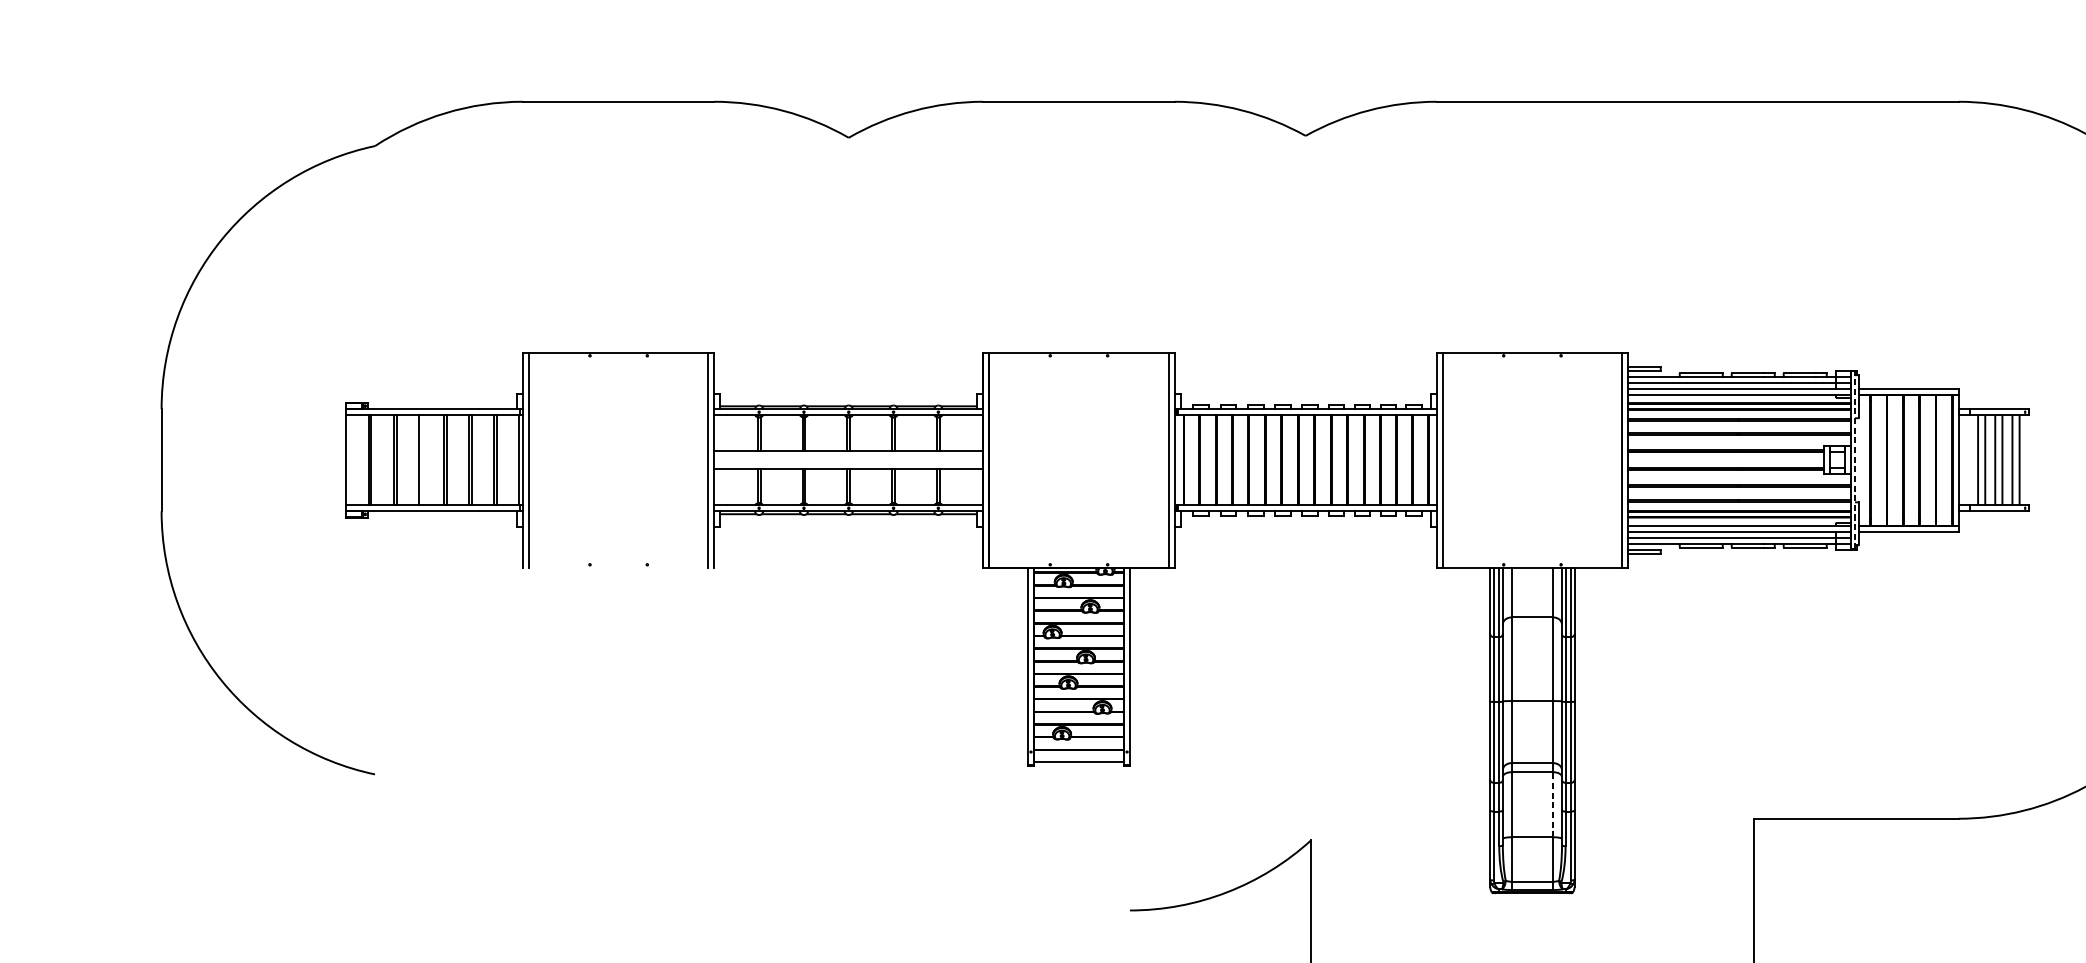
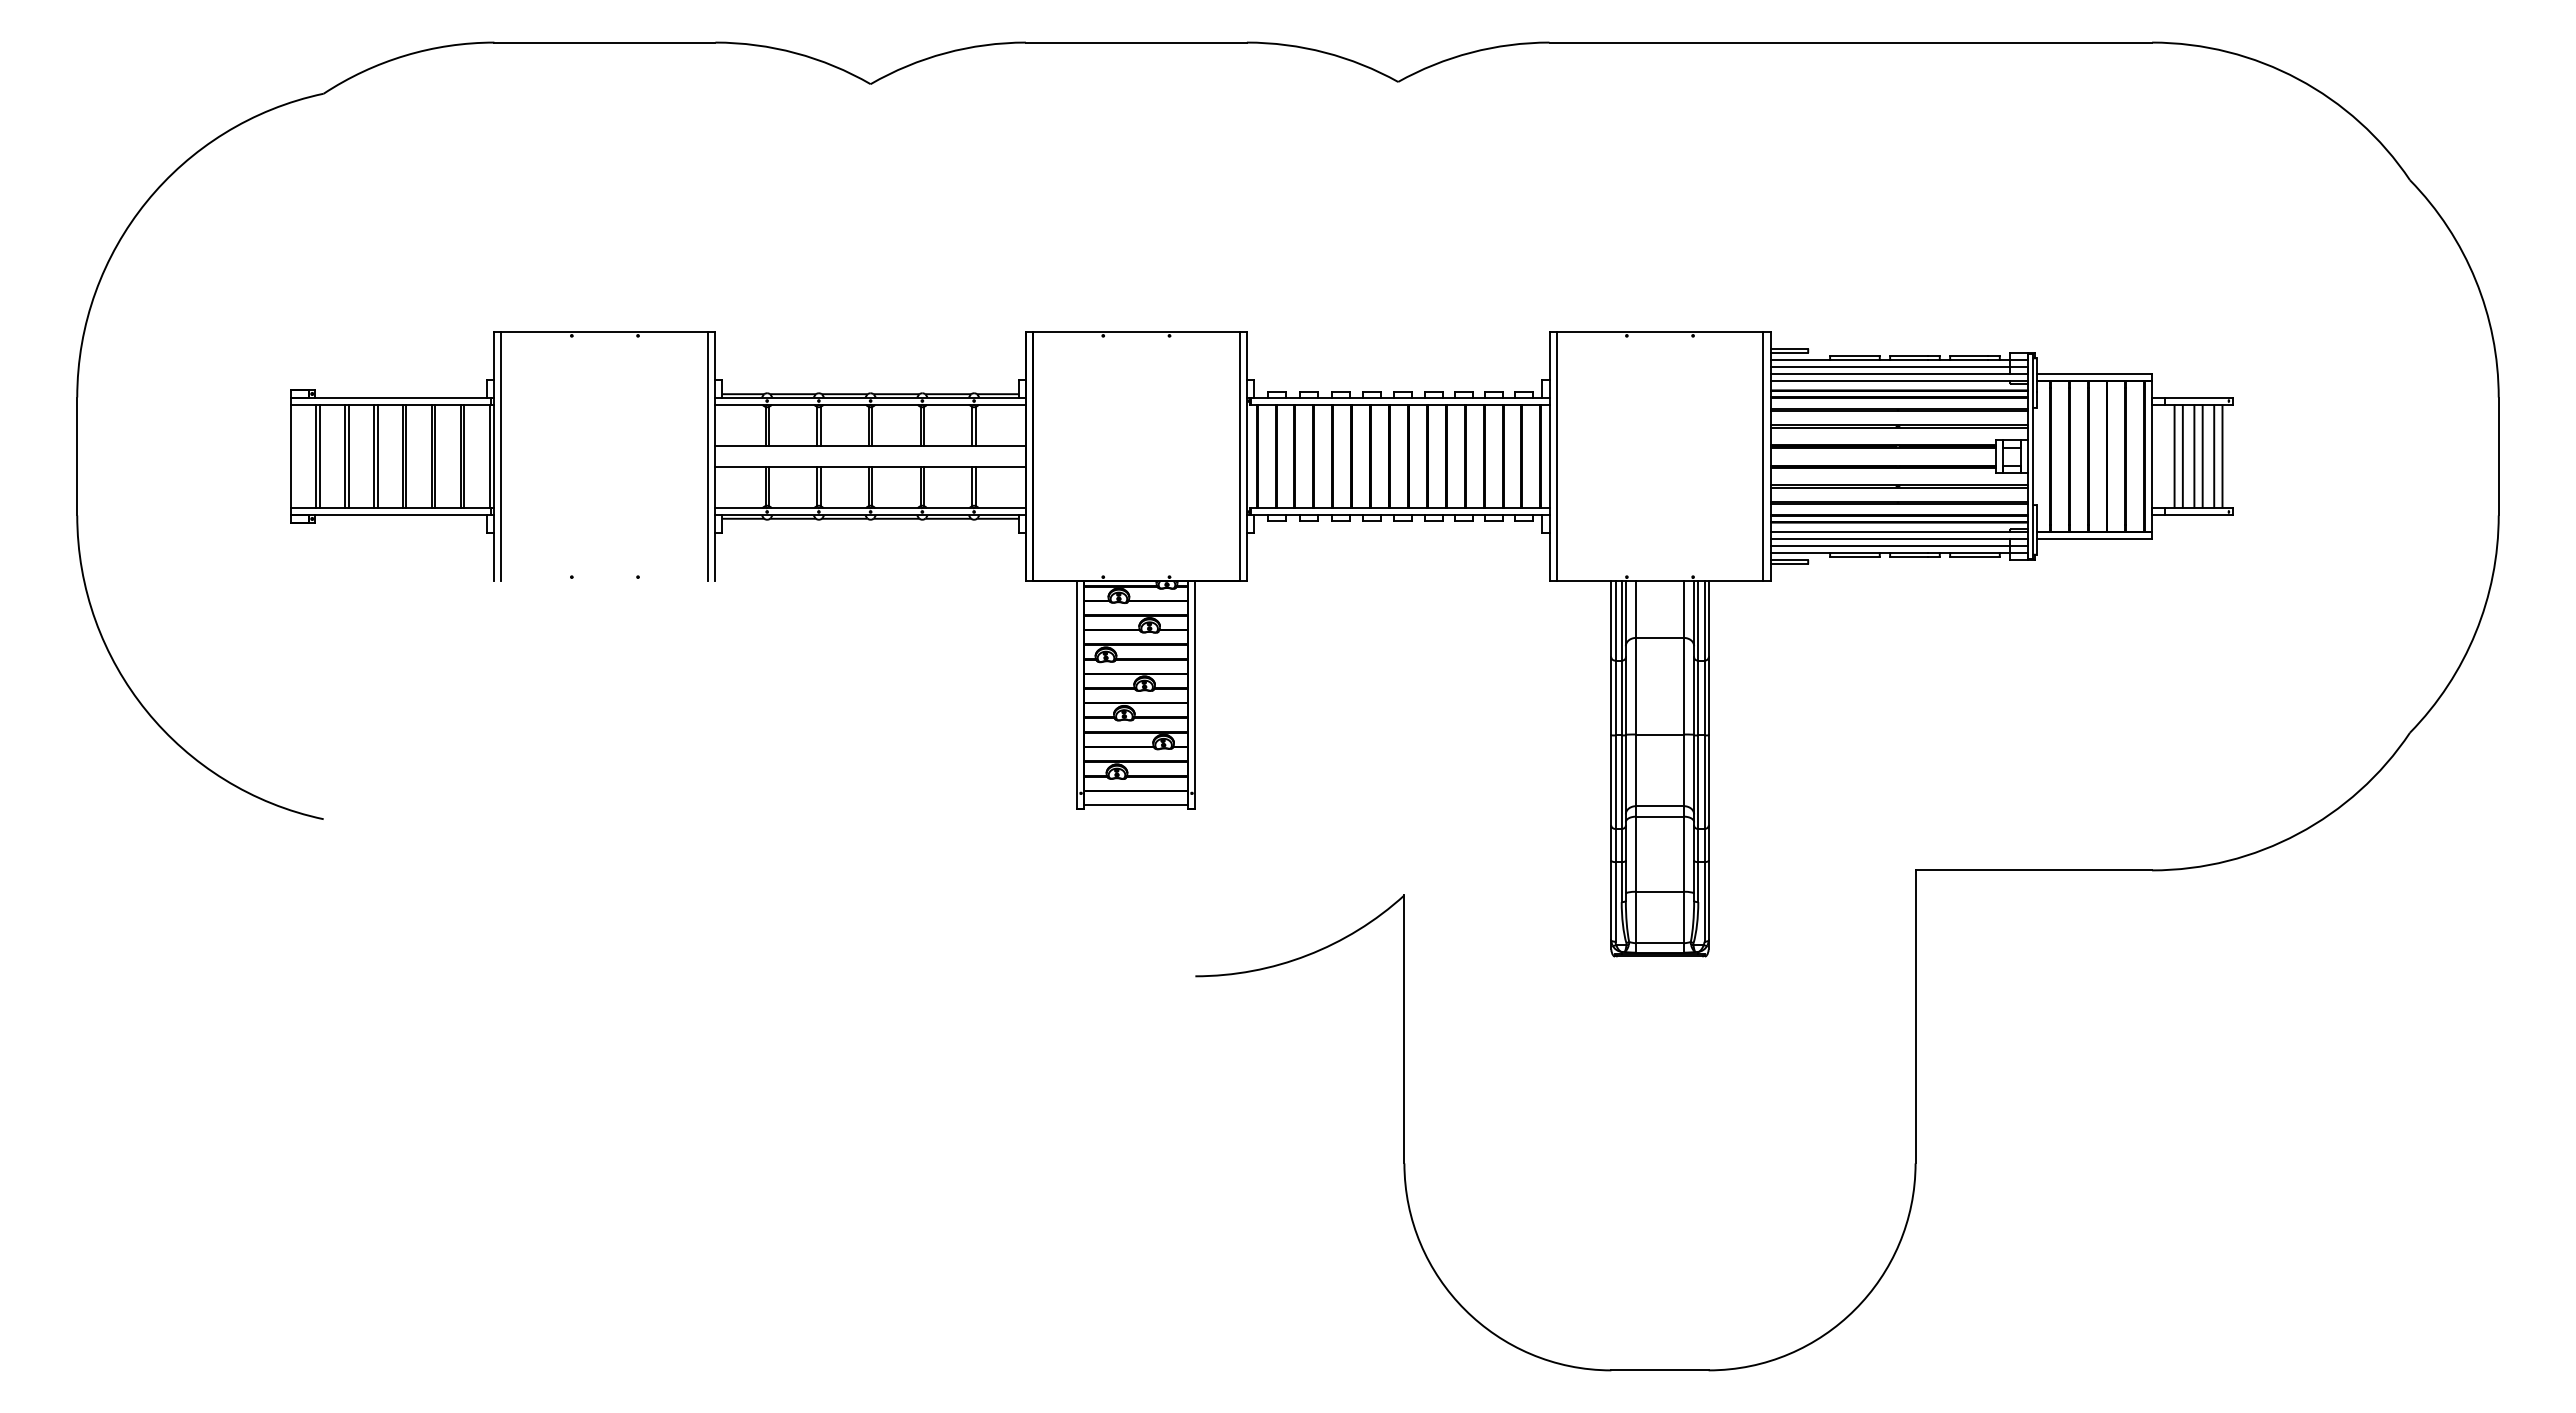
line: (421, 460) -> (377, 456), added
line: (1855, 460) -> (2032, 456), dashed -> solid
line: (1552, 804) -> (1683, 854), dashed -> solid

